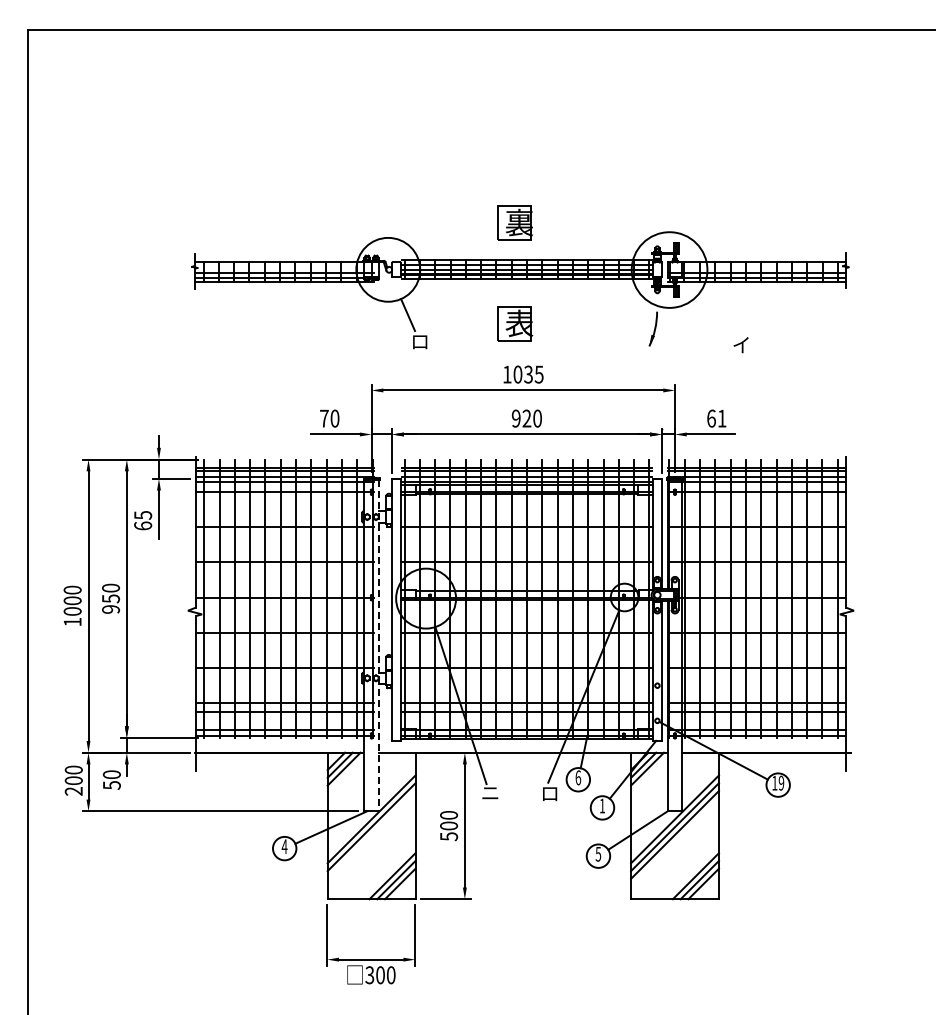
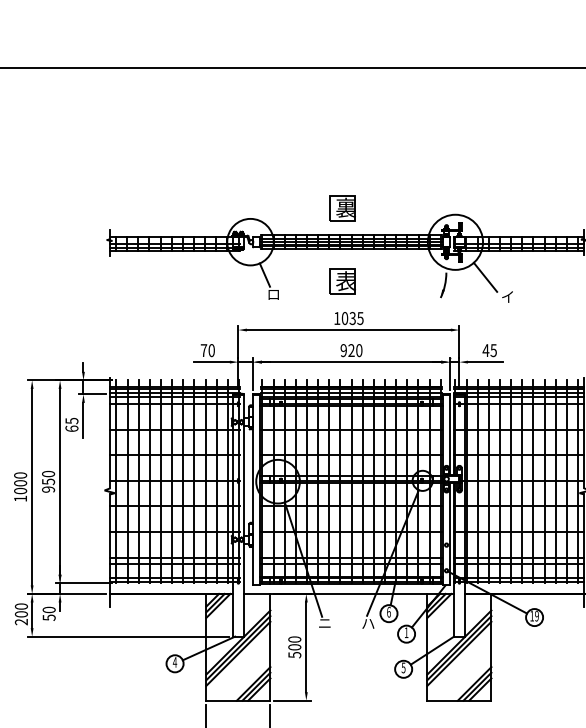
line: (710, 318) -> (485, 277), added
text: (716, 418) -> (489, 350), 61 -> 45
line: (378, 645) -> (243, 515), dashed -> solid
text: (549, 794) -> (367, 624), ロ -> ハ
line: (371, 834) -> (238, 653), added

